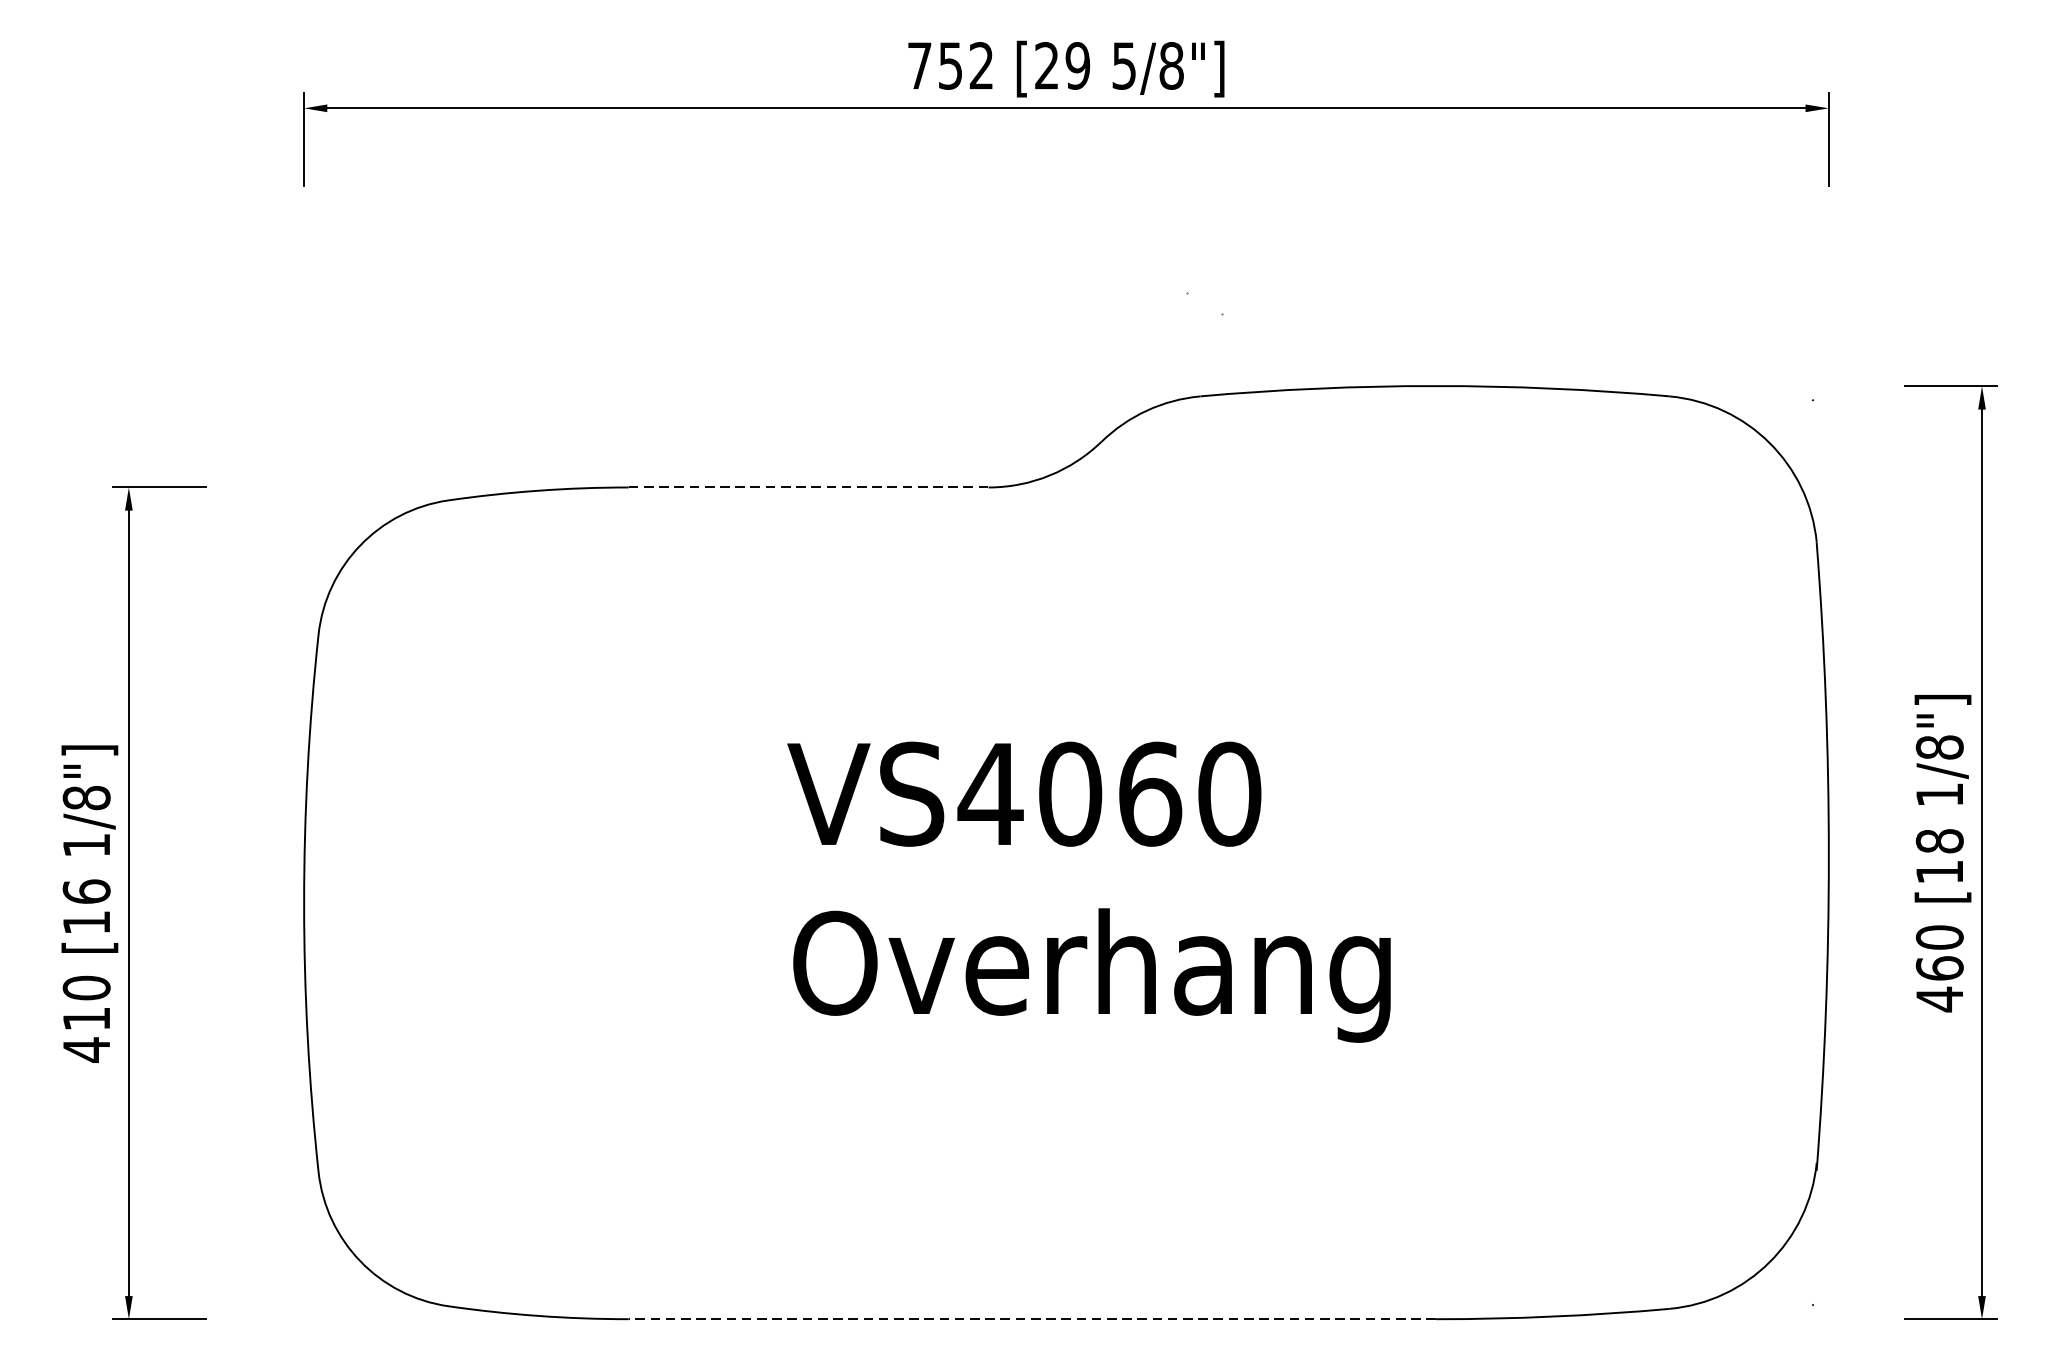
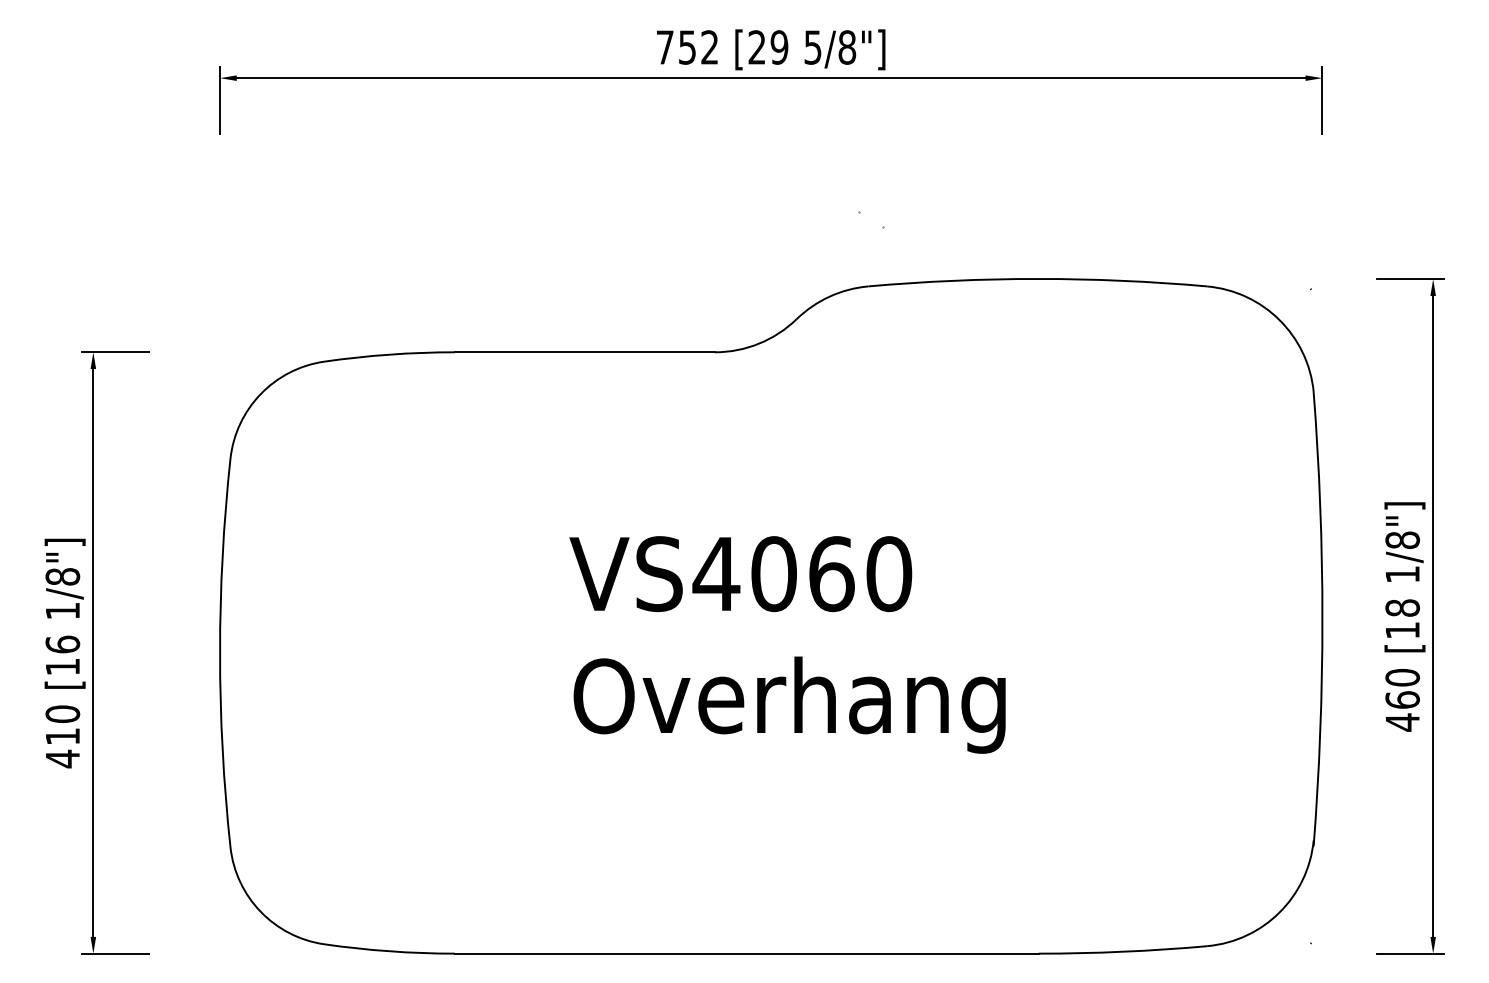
line: (809, 487) -> (585, 352), dashed -> solid
line: (1032, 1318) -> (746, 953), dashed -> solid

